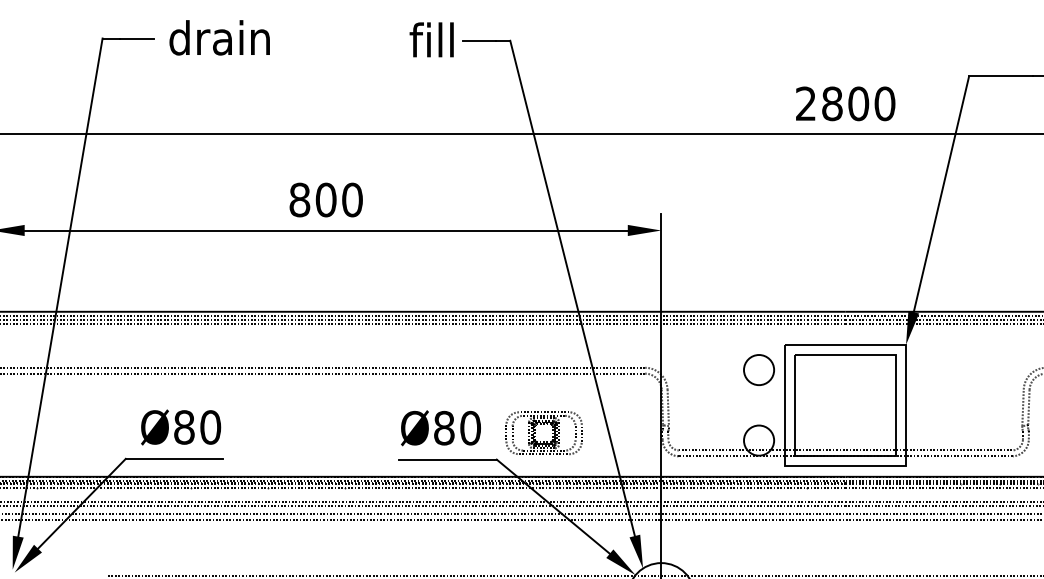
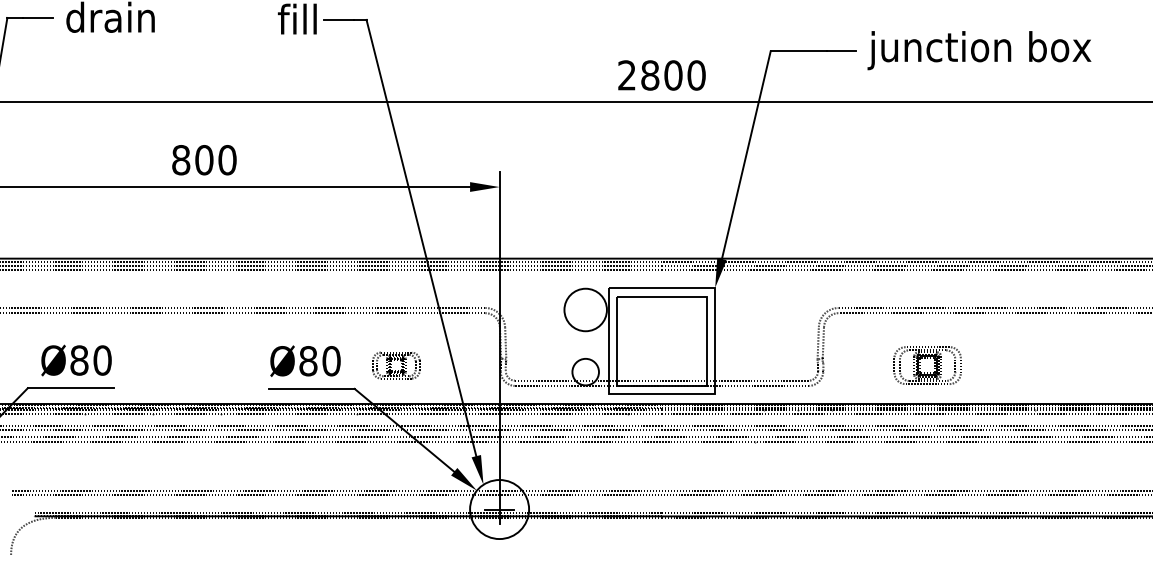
circle: (758, 369) -> (585, 309), size x1.6
part: (544, 433) -> (396, 365), size x0.7

